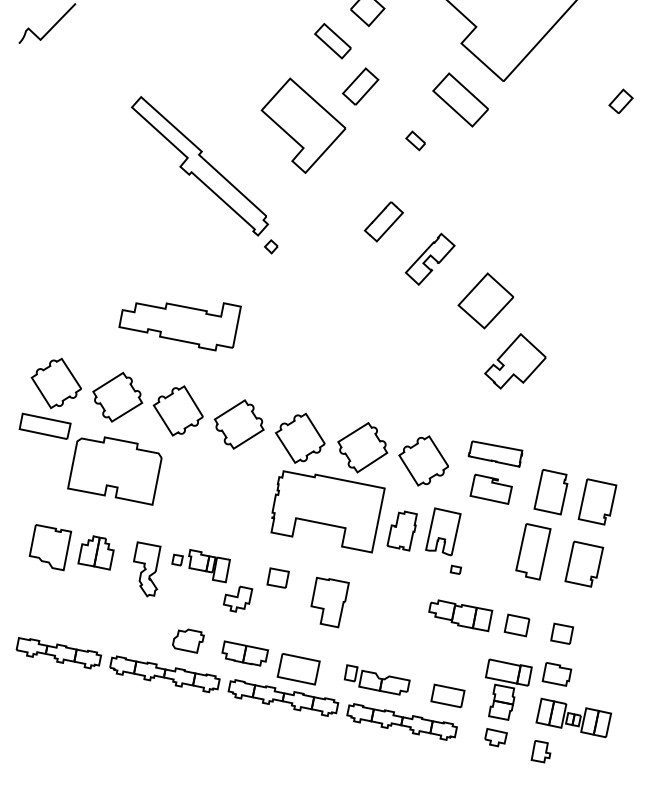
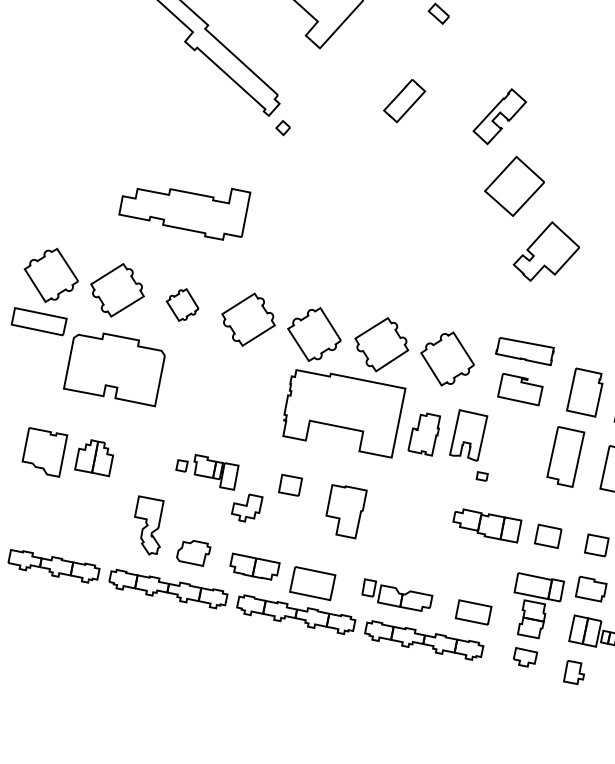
part: (429, 258) -> (499, 115), moved
part: (177, 410) -> (181, 304), size x0.6
part: (147, 569) -> (149, 525), moved

